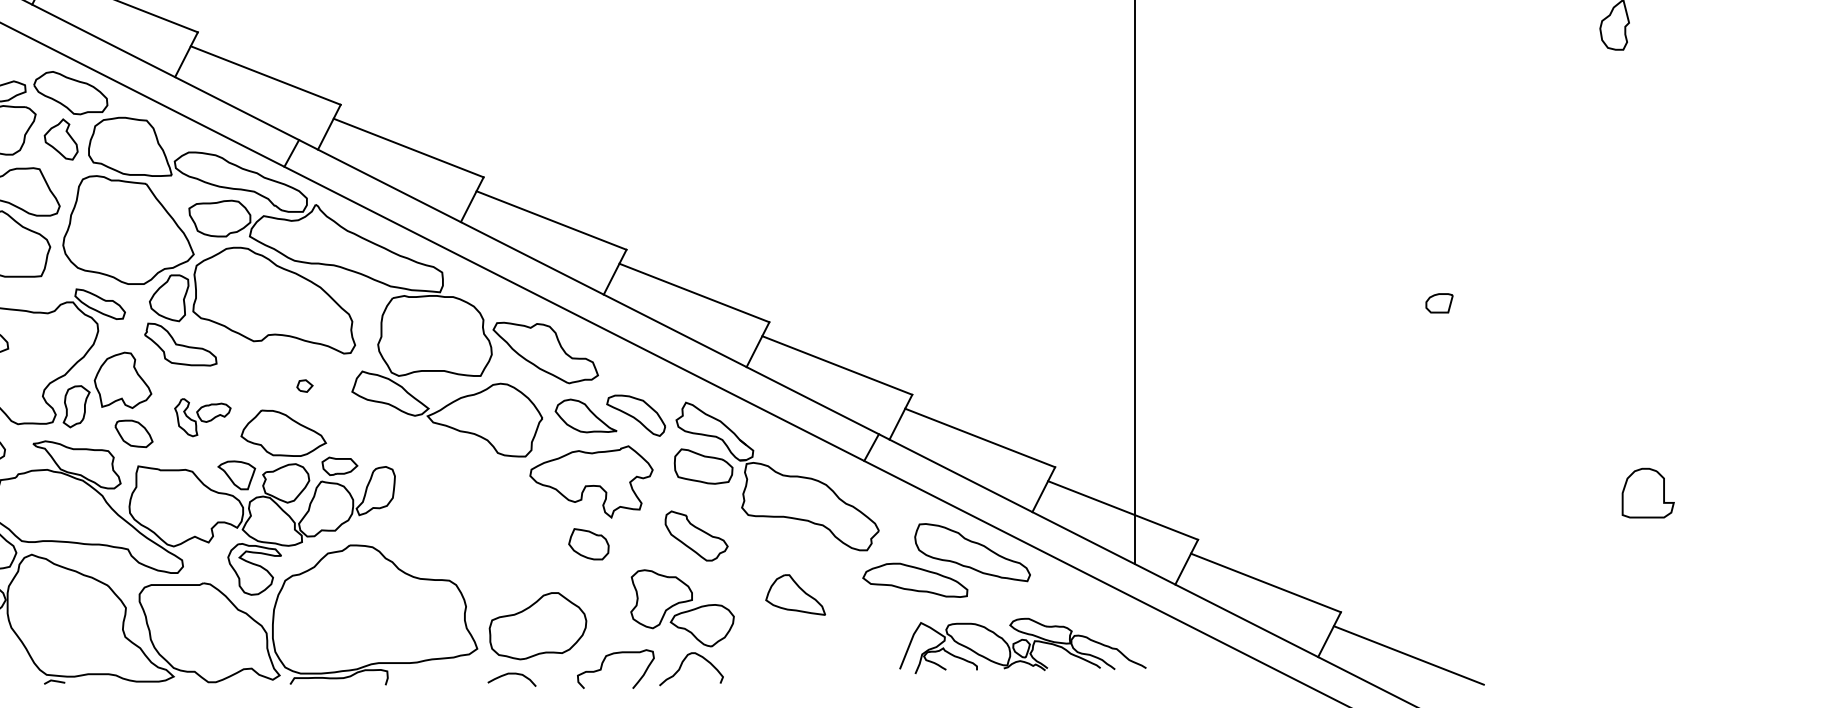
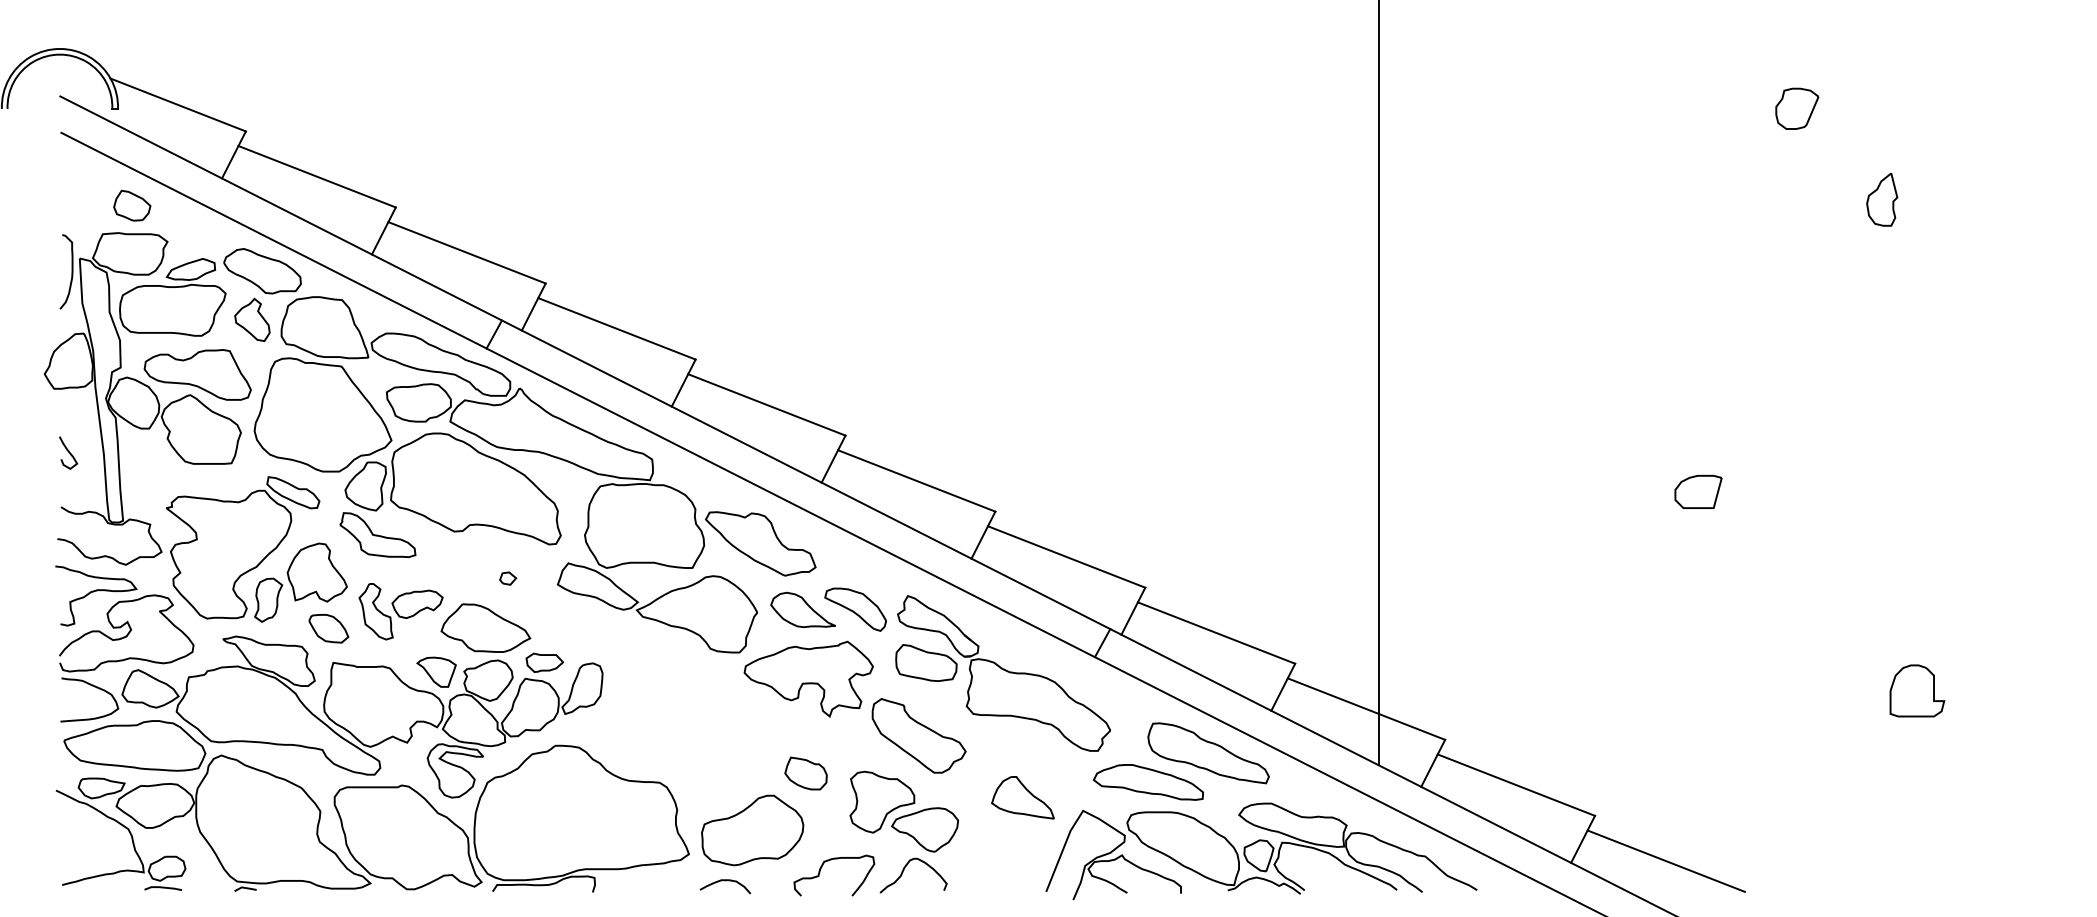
part: (1439, 303) -> (1698, 491), size x1.67
part: (202, 417) -> (400, 611), size x1.43
part: (696, 535) -> (918, 735), size x1.43
part: (588, 544) -> (805, 773), moved
part: (1023, 646) -> (1261, 851), size x1.67

